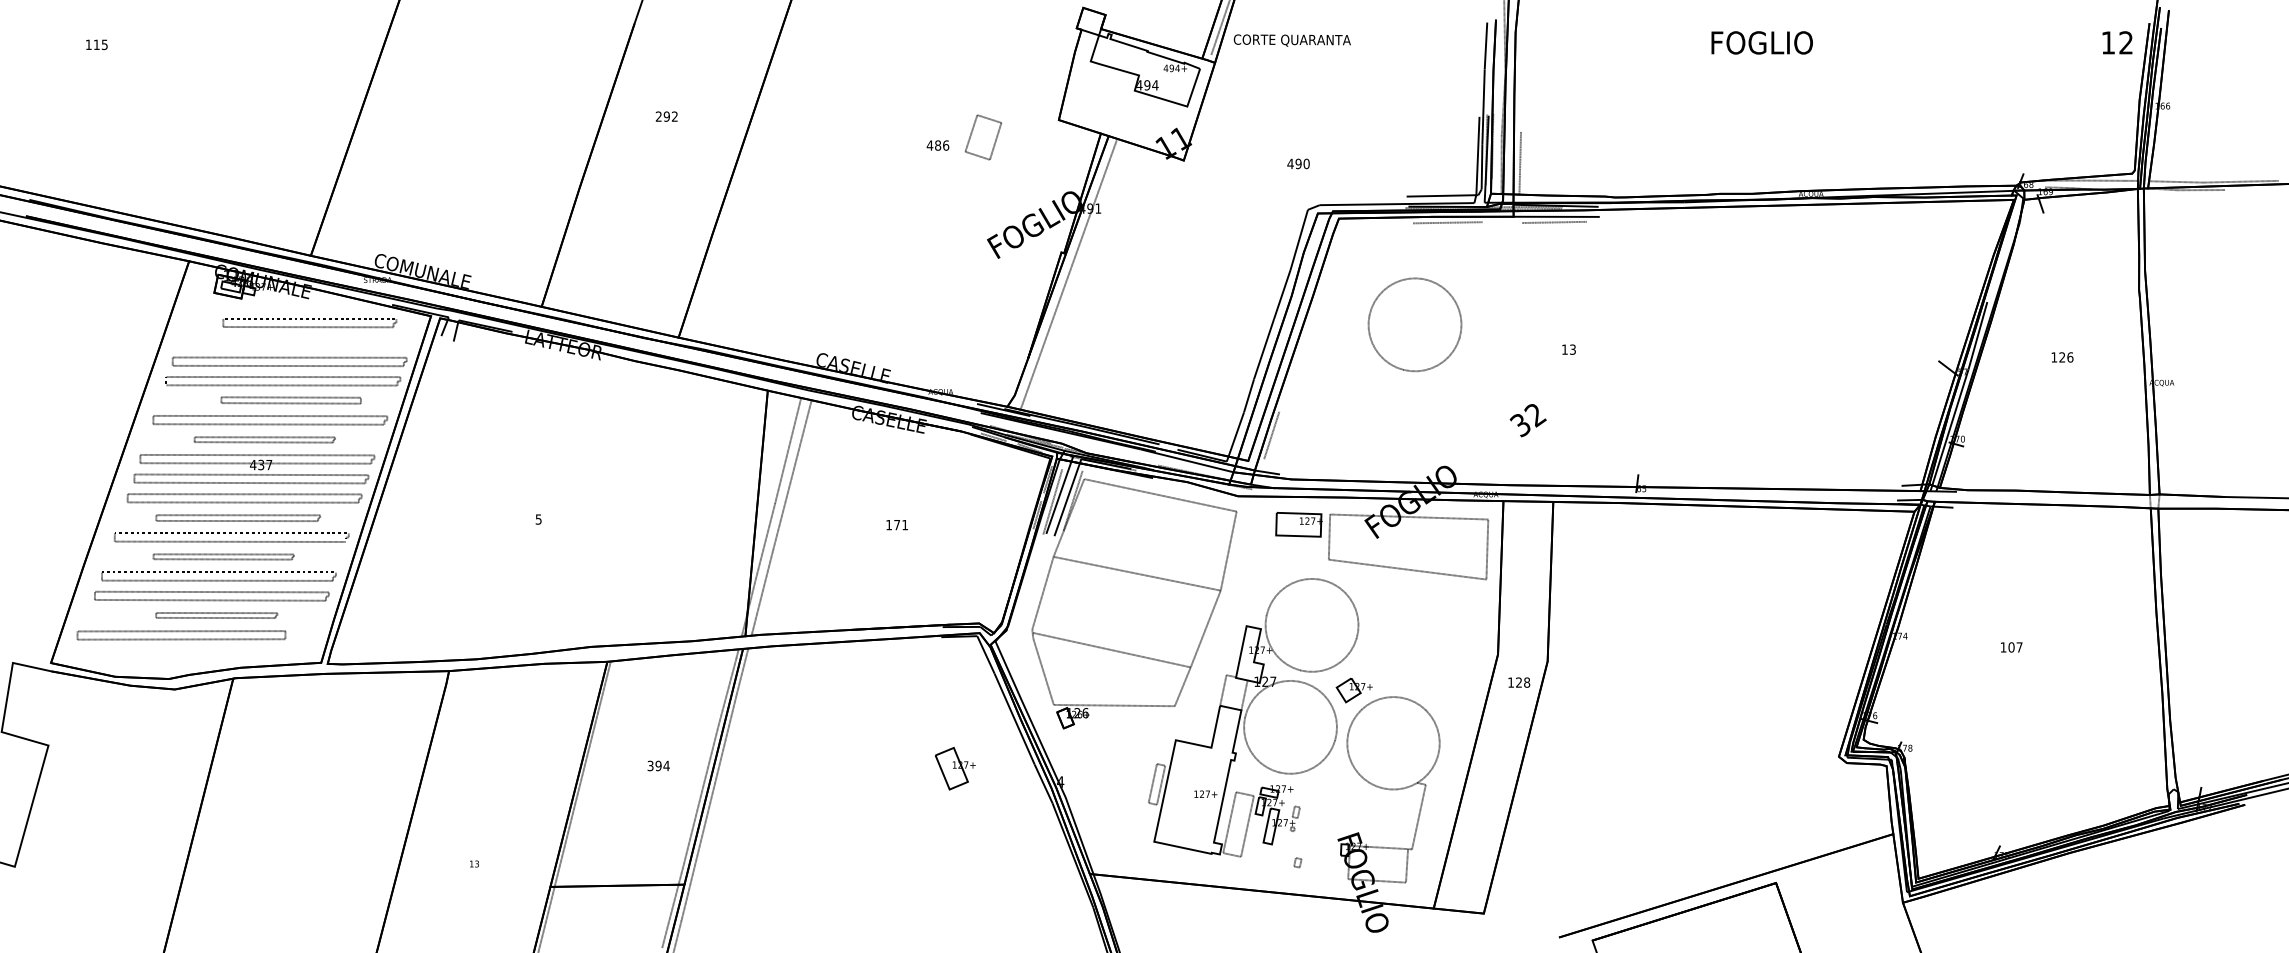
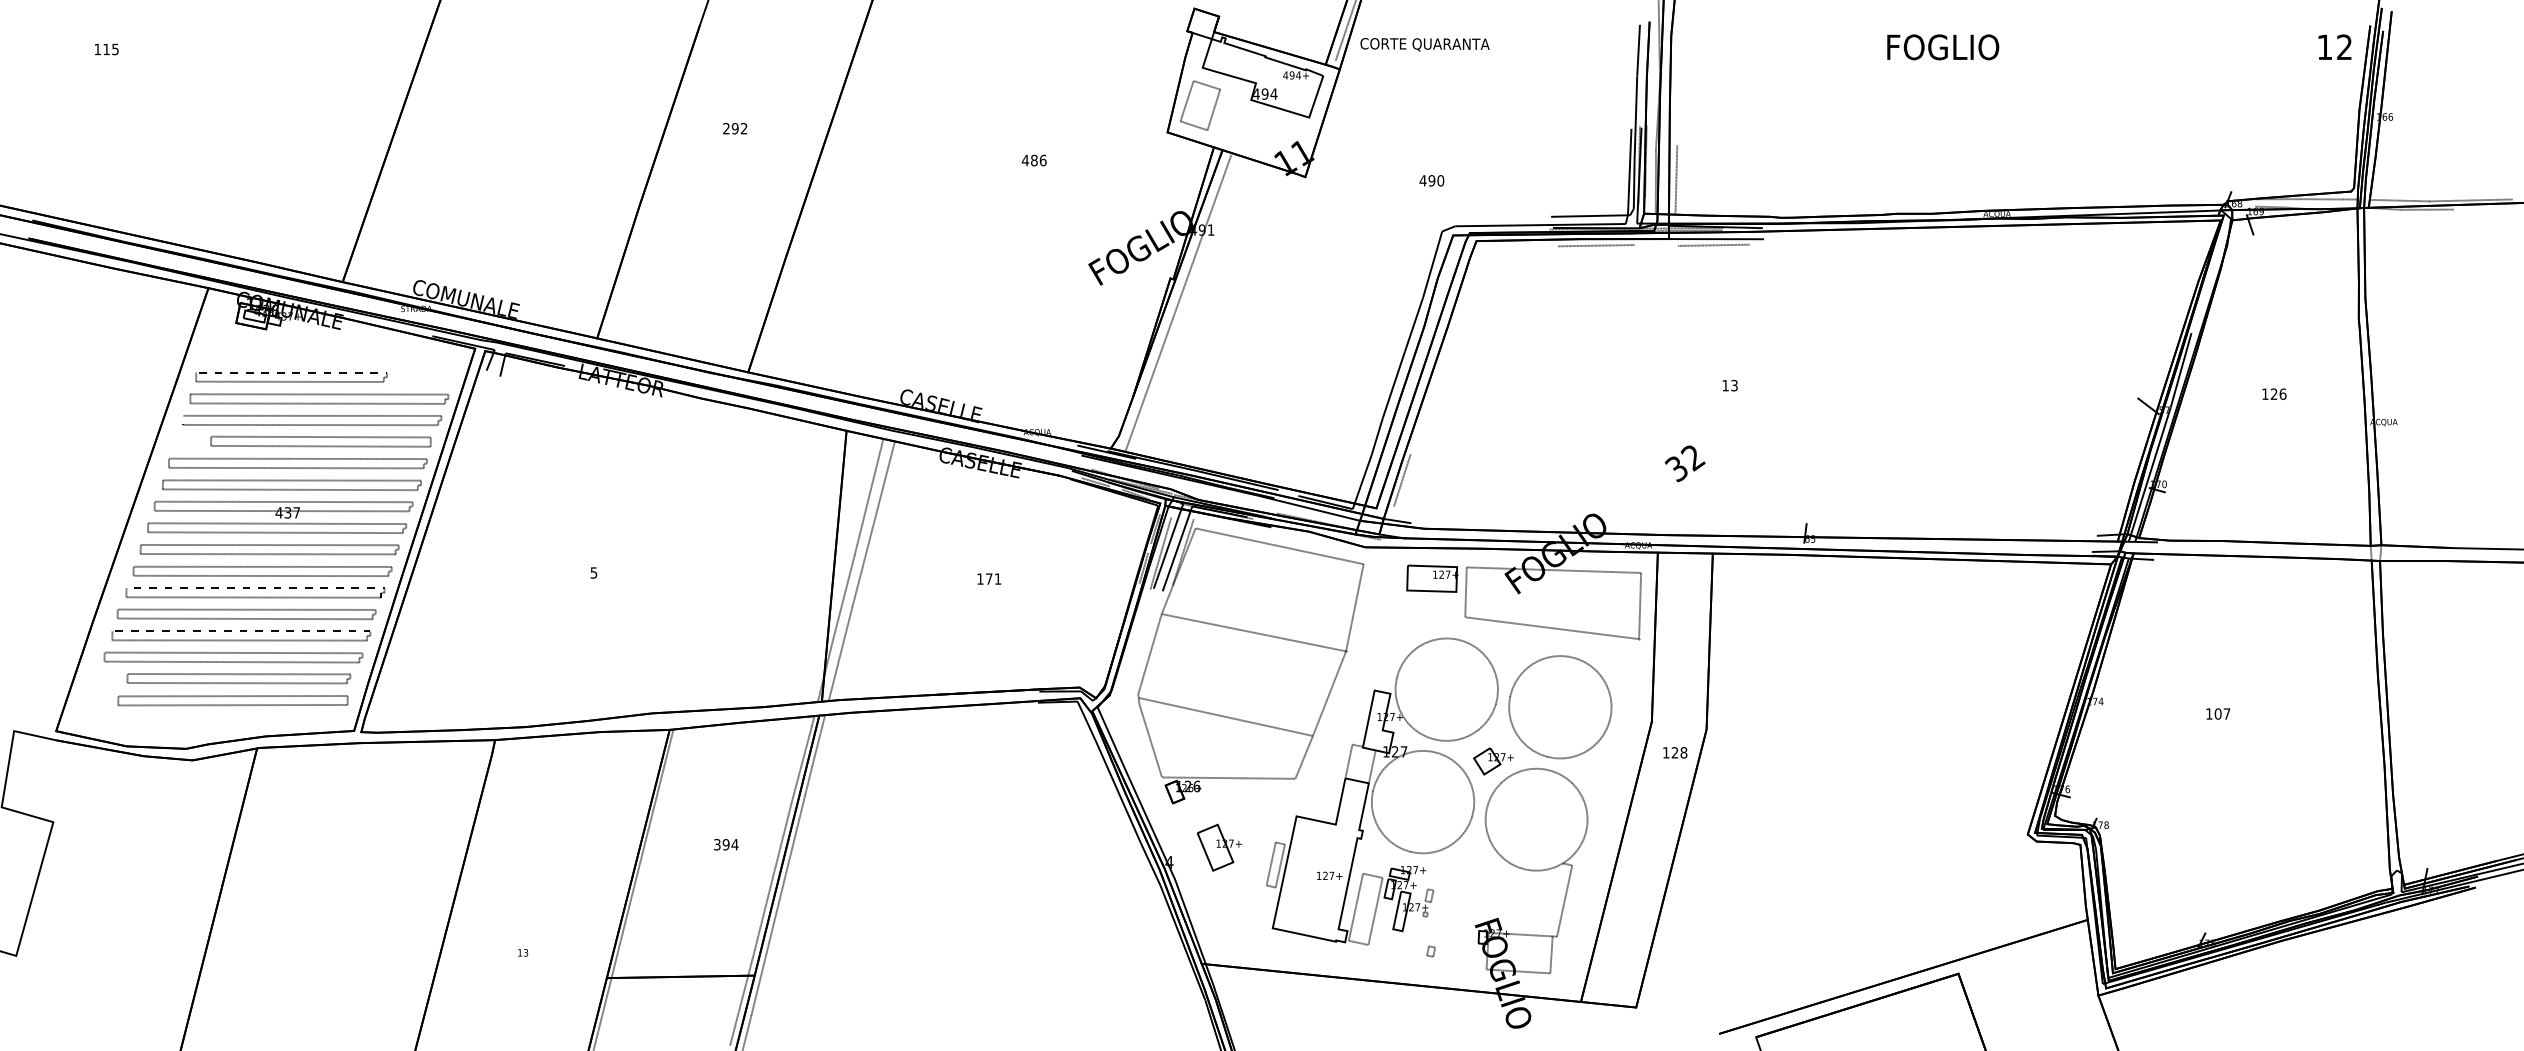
part: (983, 137) -> (1200, 105), moved
part: (309, 323) -> (291, 377), moved
part: (1415, 325) -> (1560, 707), moved
part: (290, 400) -> (320, 441), size x1.43
part: (264, 439) -> (291, 484), size x1.67
part: (238, 518) -> (262, 571), size x1.43
part: (223, 556) -> (246, 613), size x1.67
part: (216, 615) -> (238, 678), size x1.67
part: (181, 635) -> (232, 700), moved
part: (955, 768) -> (1219, 847), moved

